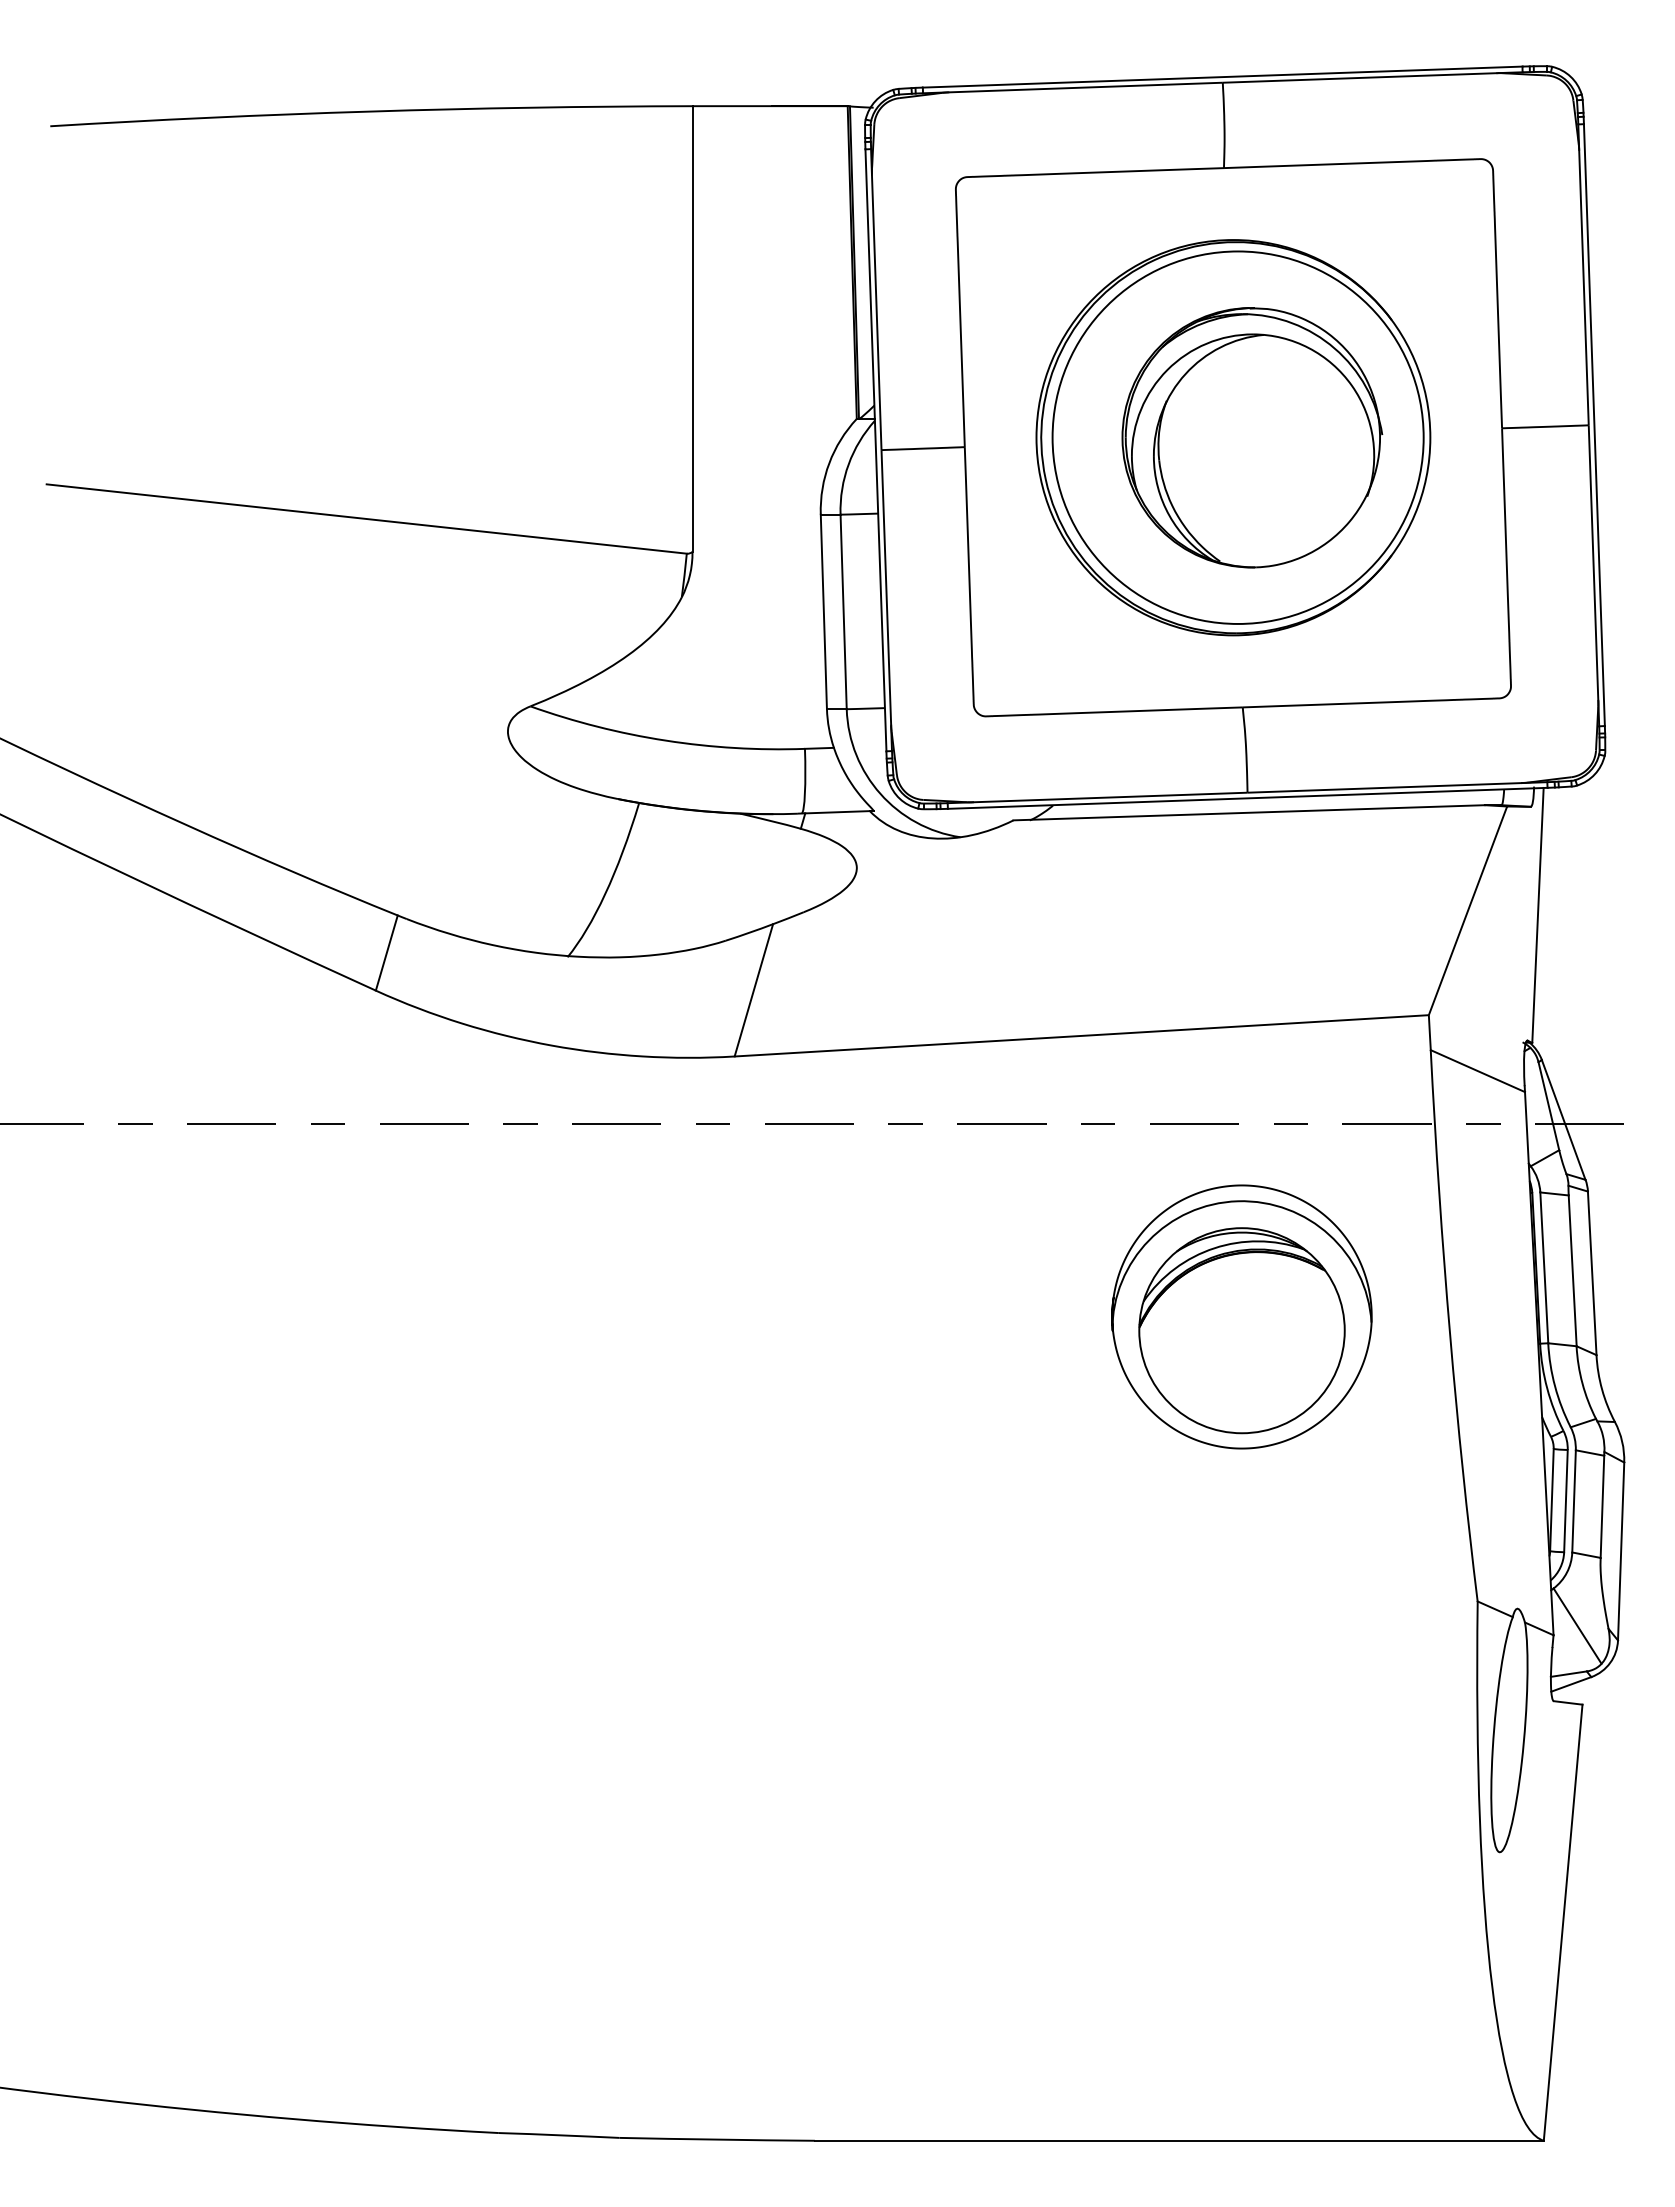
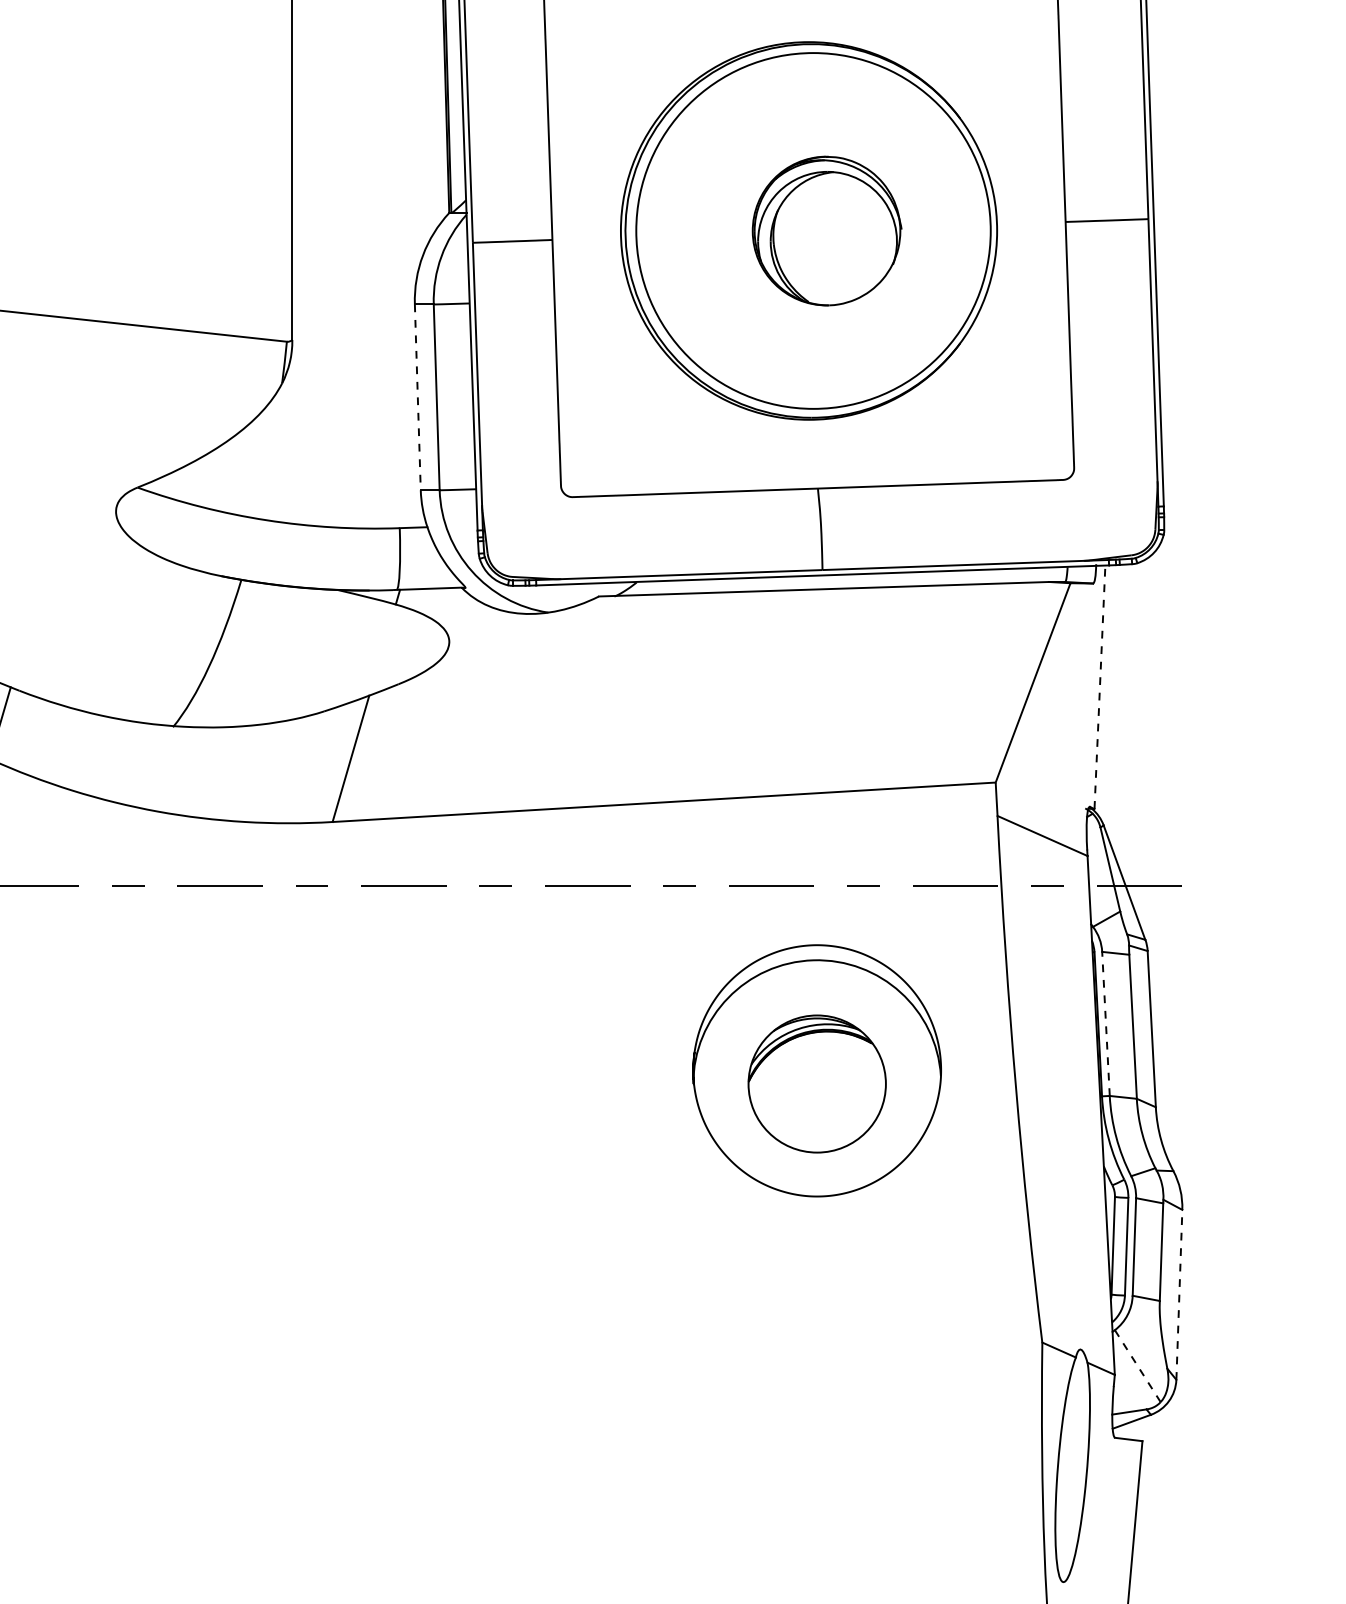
part: (1252, 437) -> (827, 230), size x0.6
line: (823, 612) -> (417, 397), solid -> dashed
line: (1538, 914) -> (1100, 686), solid -> dashed
line: (1544, 1267) -> (1106, 1023), solid -> dashed
part: (1241, 1330) -> (816, 1083), size x0.7
line: (1621, 1551) -> (1179, 1294), solid -> dashed
line: (1577, 1626) -> (1137, 1366), solid -> dashed

